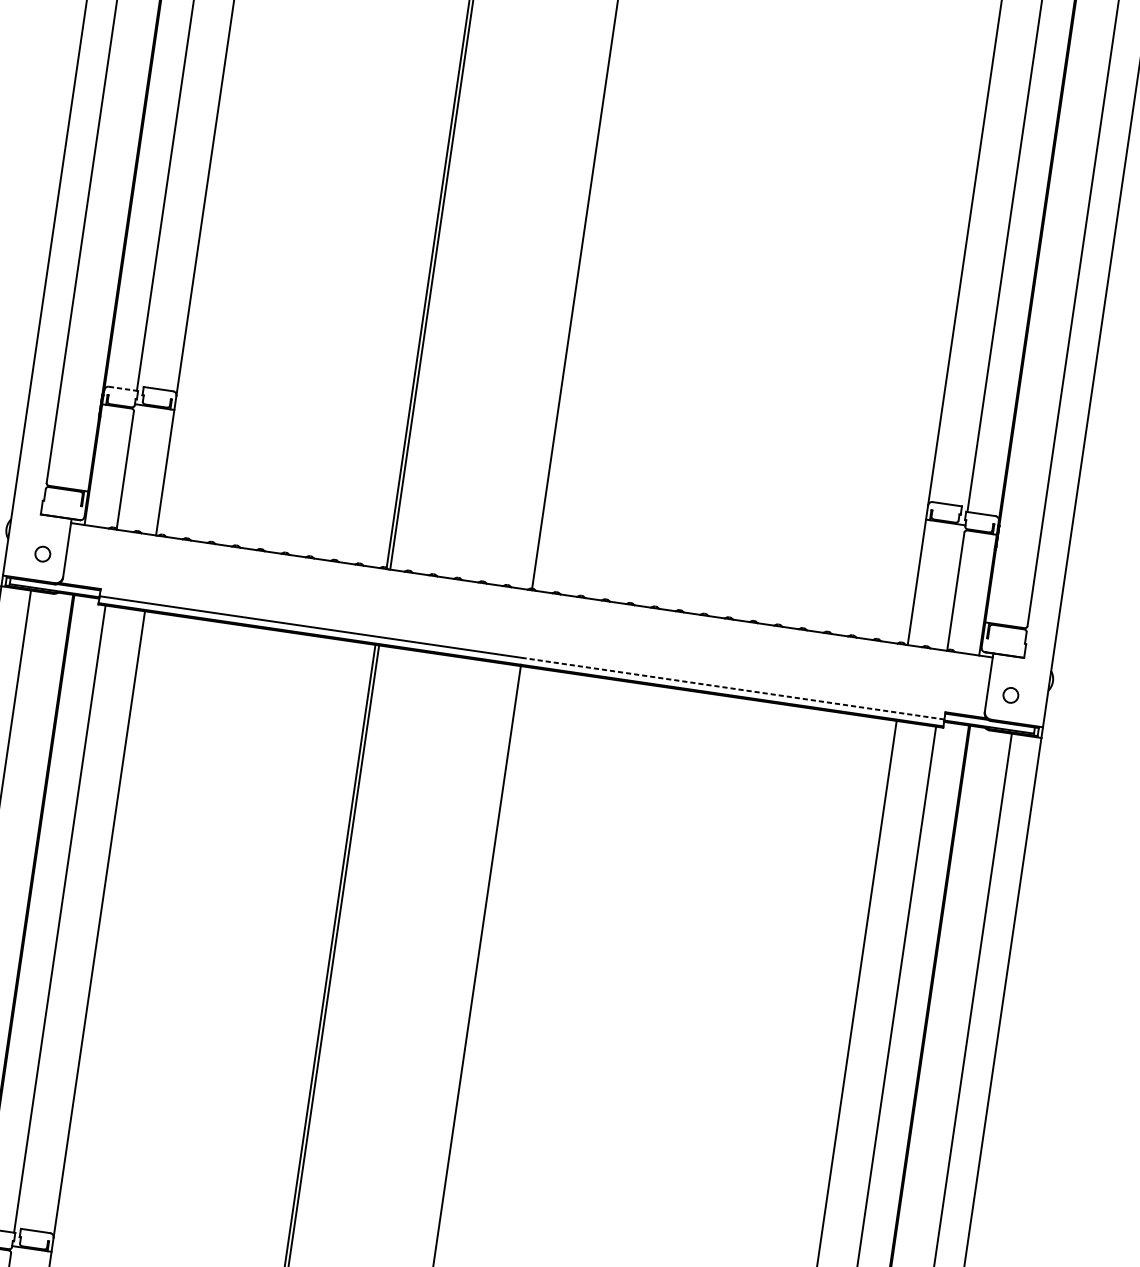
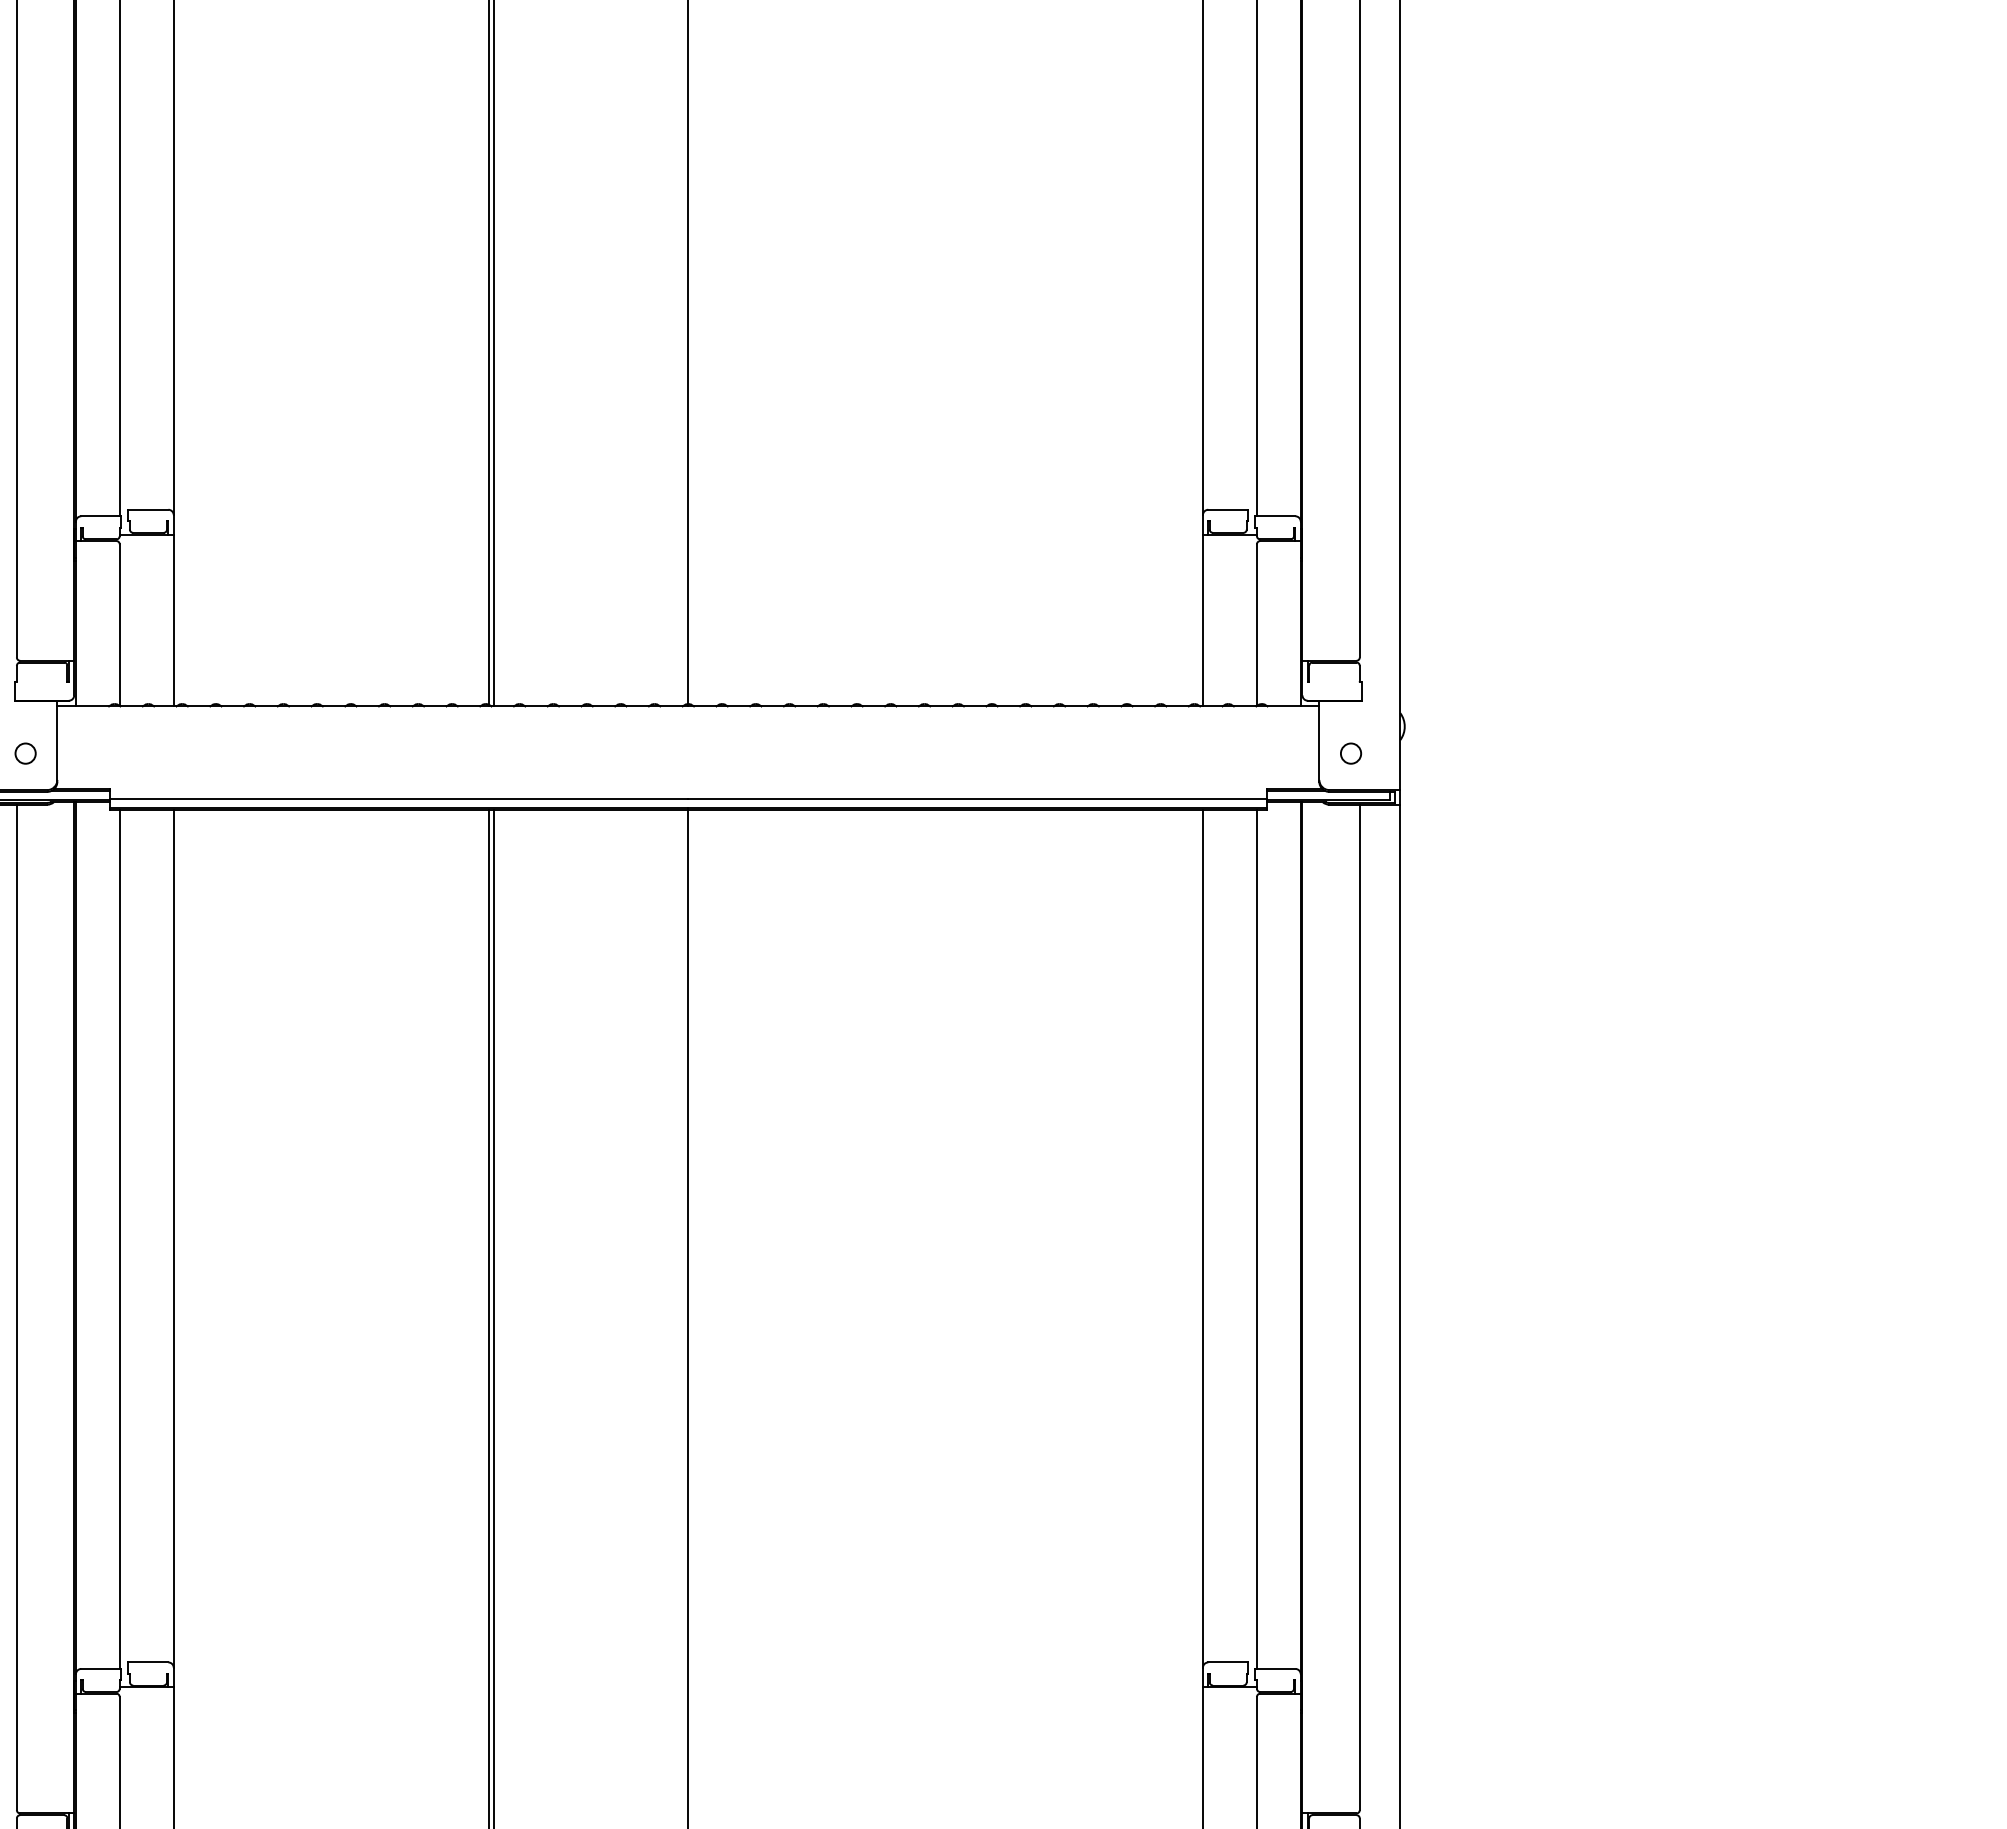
line: (122, 388) -> (100, 516), dashed -> solid
line: (733, 688) -> (977, 798), dashed -> solid

